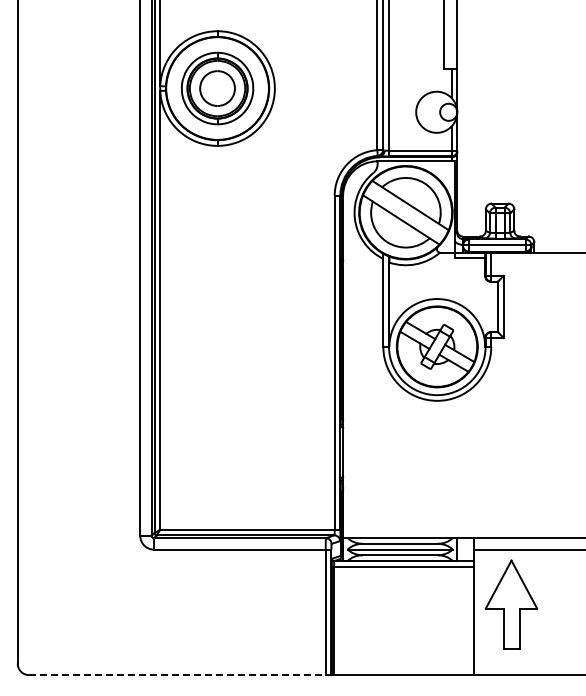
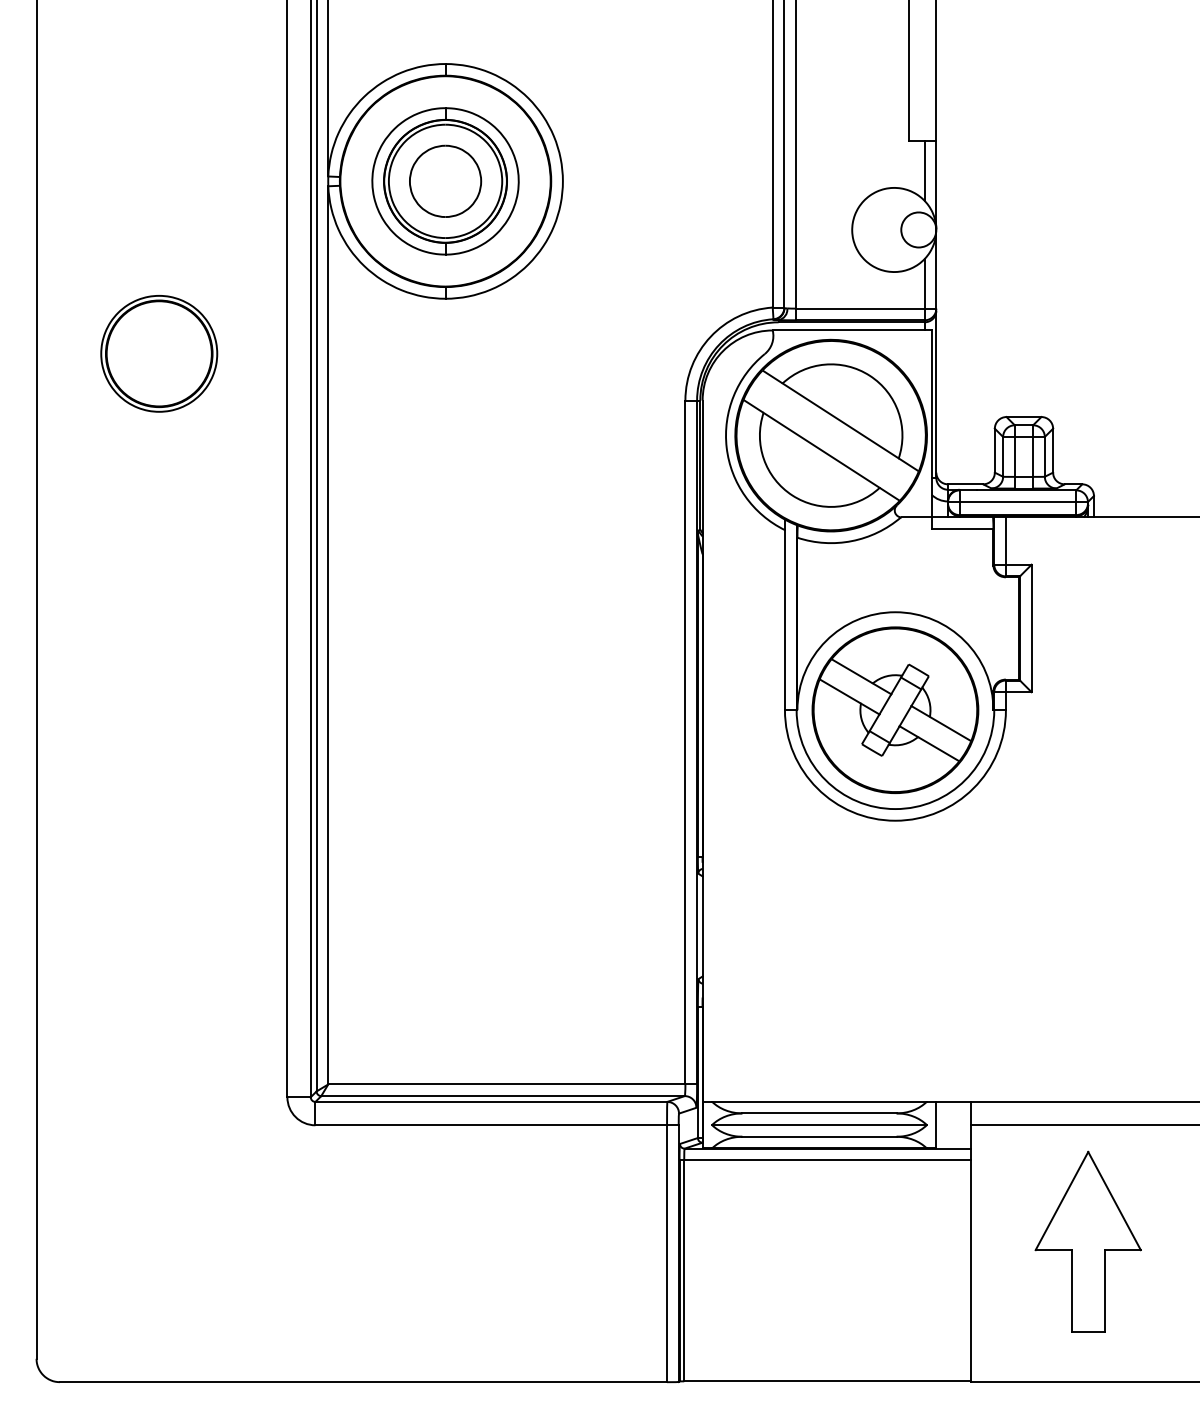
part: (77, 172) -> (158, 353), added
part: (511, 604) -> (1088, 1241), moved
line: (177, 675) -> (363, 1382), dashed -> solid

